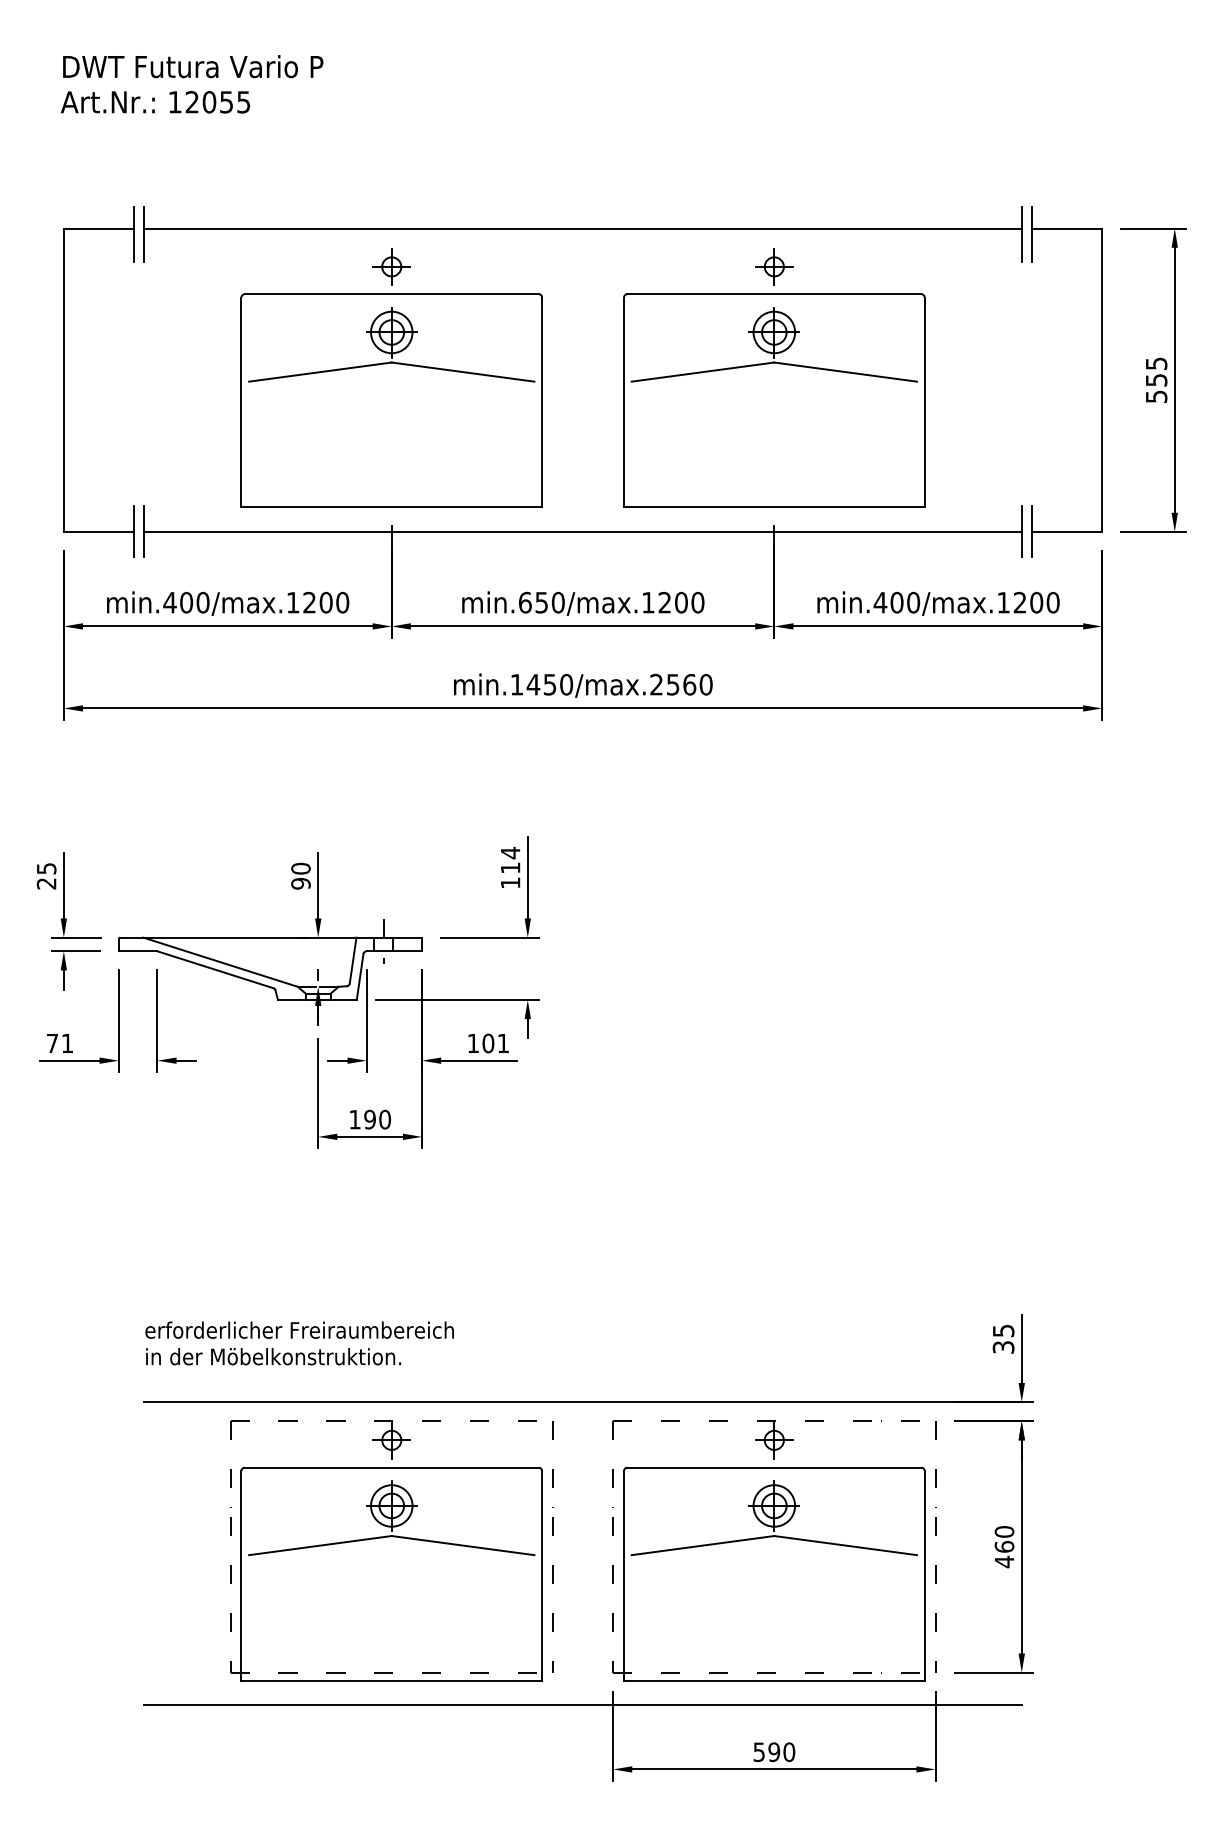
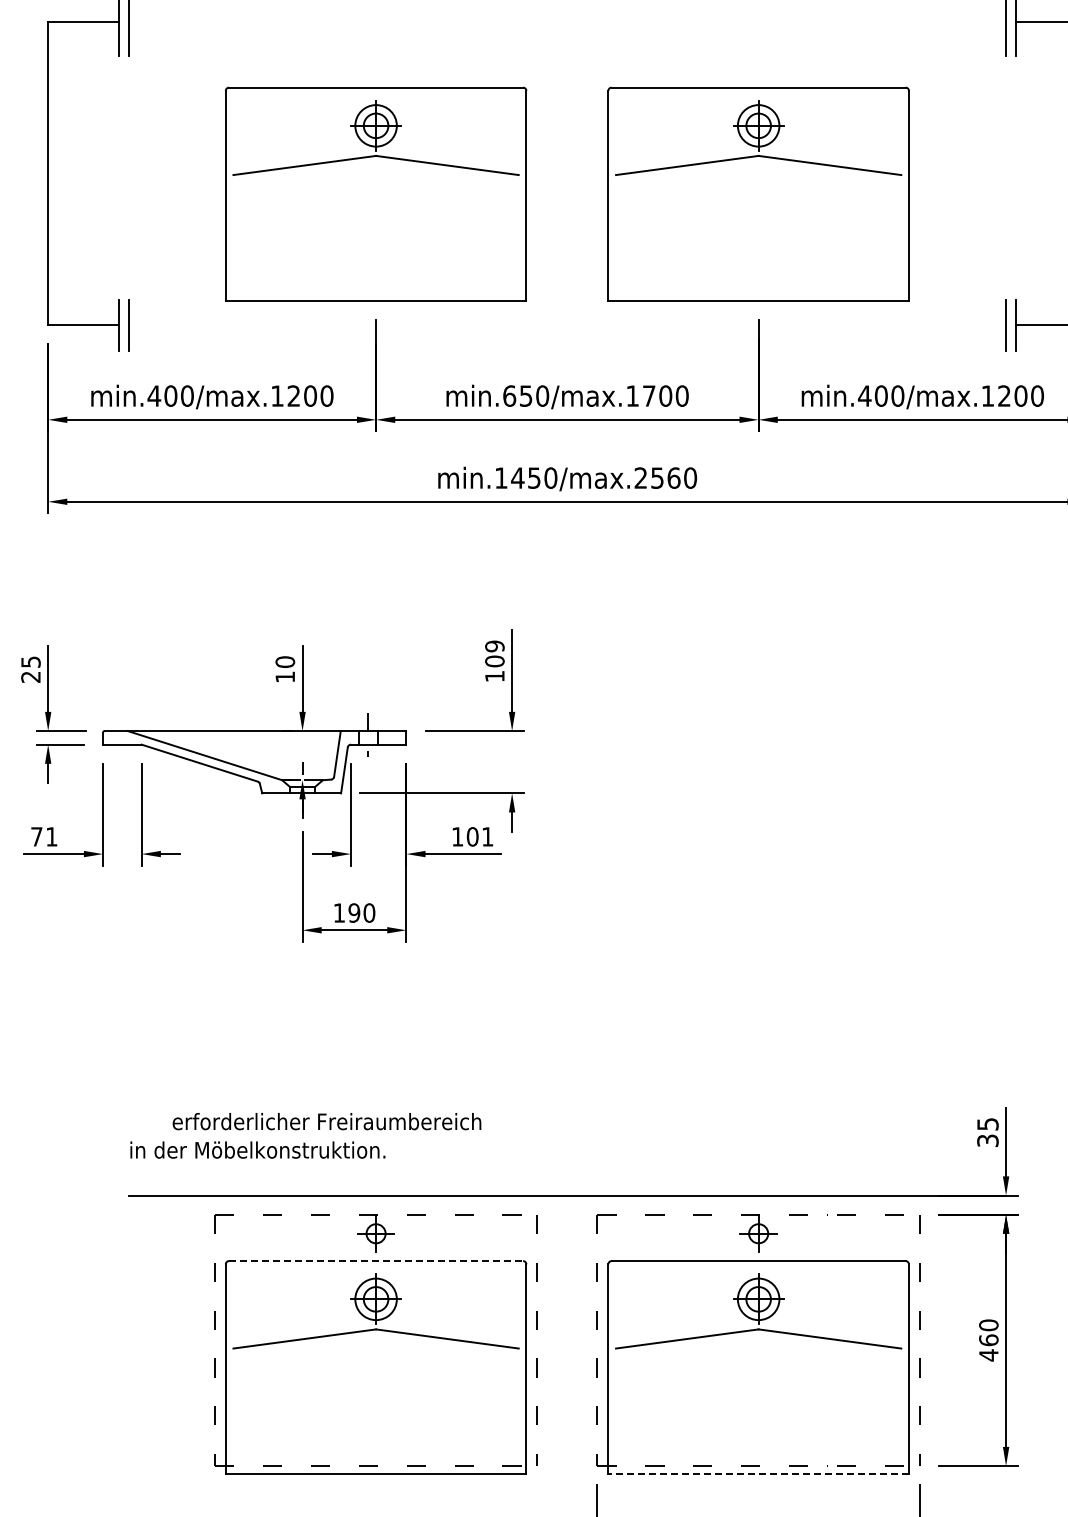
line: (582, 228) -> (566, 21), removed
part: (391, 266) -> (375, 59), removed
part: (774, 266) -> (758, 59), removed
line: (582, 531) -> (566, 324), removed
text: (664, 602) -> (648, 395), min.650/max.1200 -> min.650/max.1700
text: (510, 859) -> (494, 652), 114 -> 109
text: (300, 883) -> (284, 676), 90 -> 10
text: (299, 1329) -> (326, 1120), moved
line: (392, 1467) -> (376, 1260), solid -> dashed
line: (773, 1680) -> (757, 1473), solid -> dashed
line: (582, 1705) -> (566, 1498), removed

